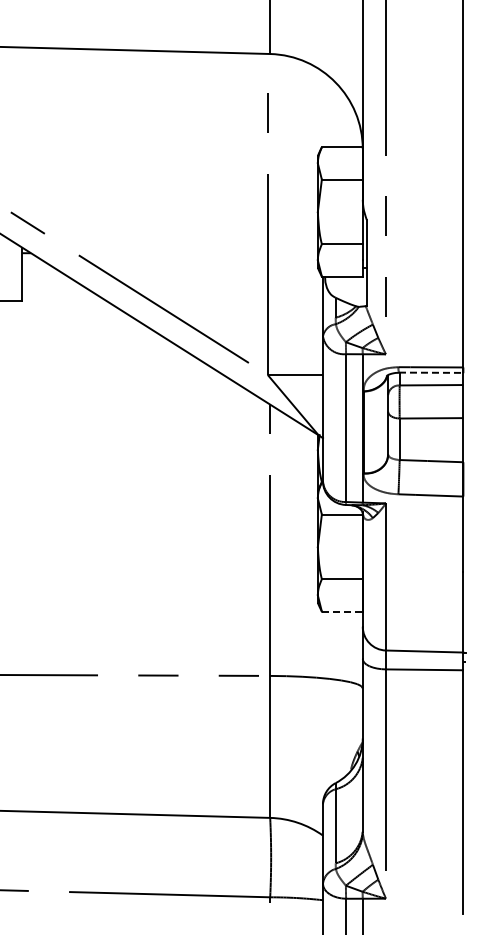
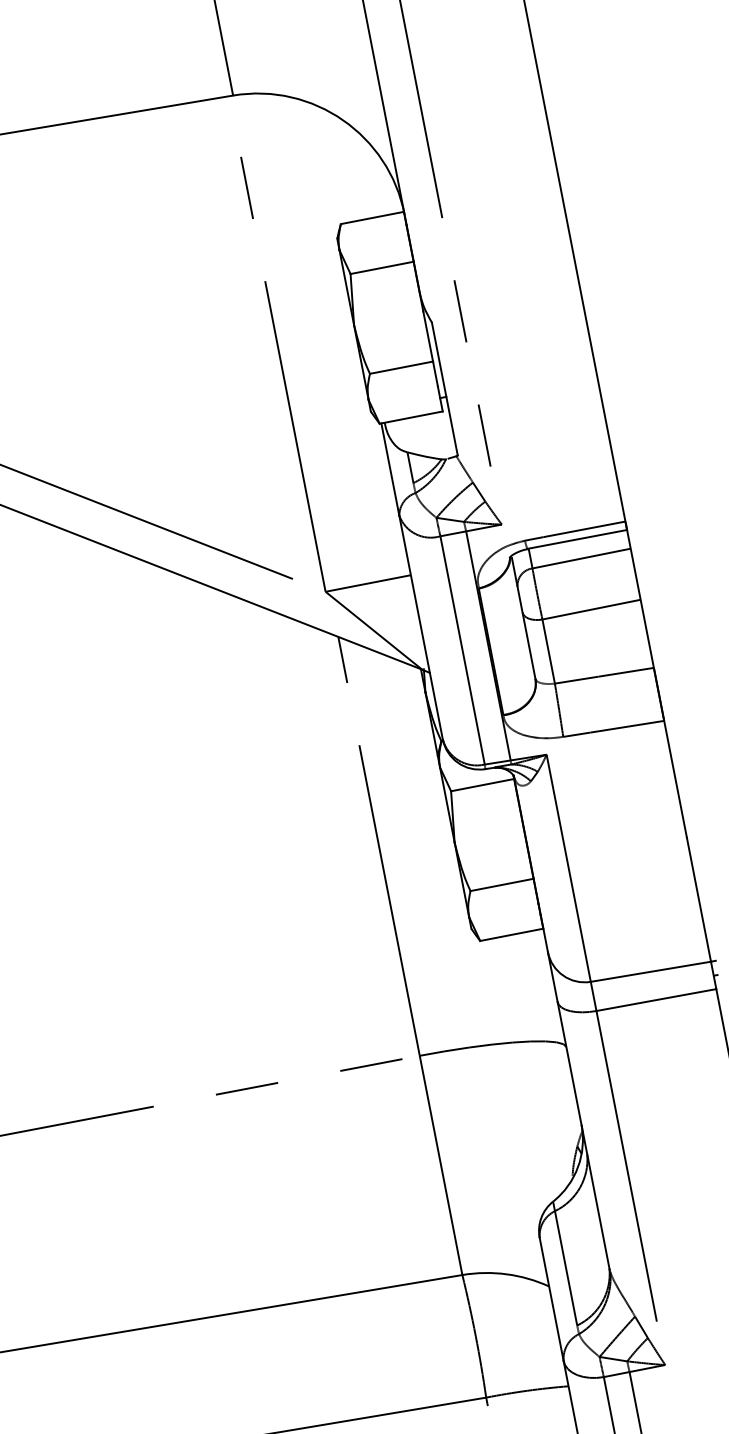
line: (431, 372) -> (577, 538), dashed -> solid
line: (342, 611) -> (512, 934), dashed -> solid

